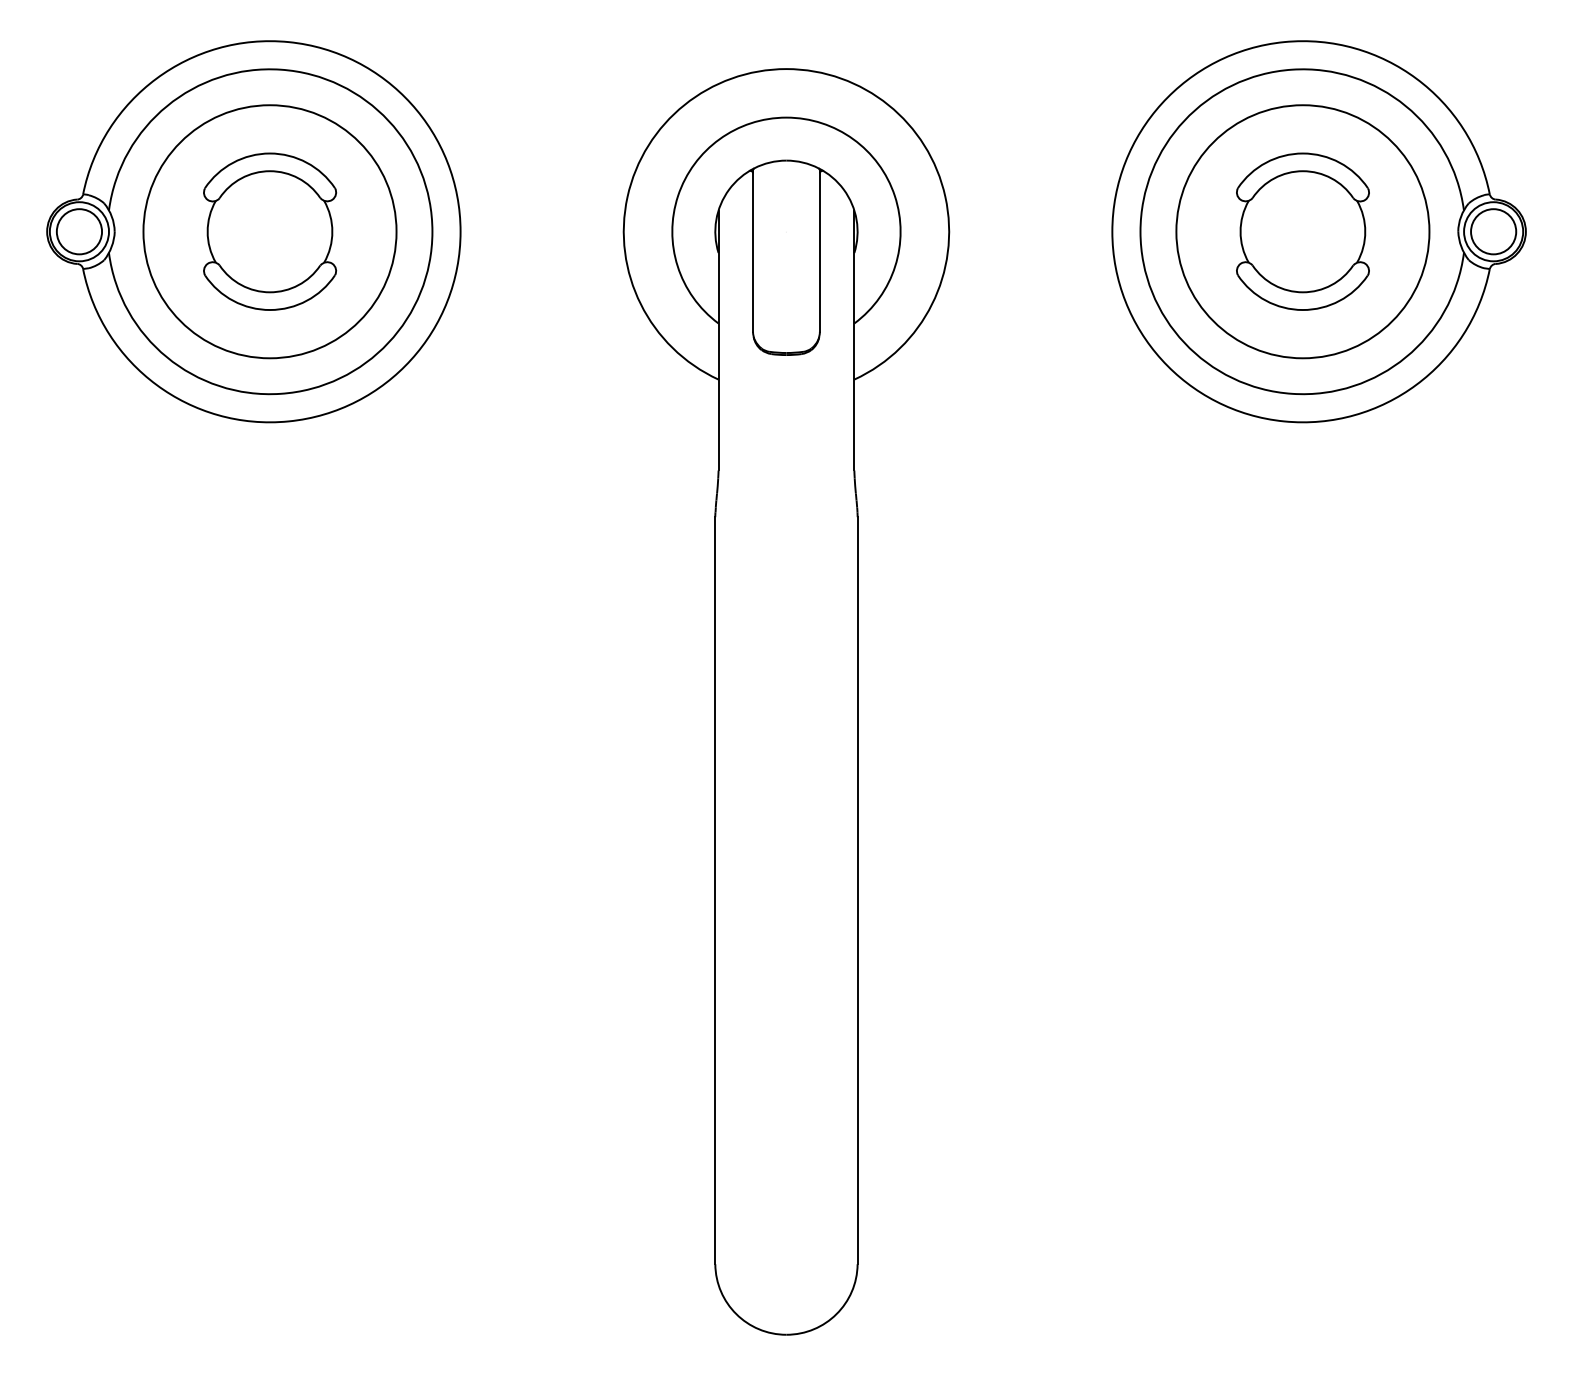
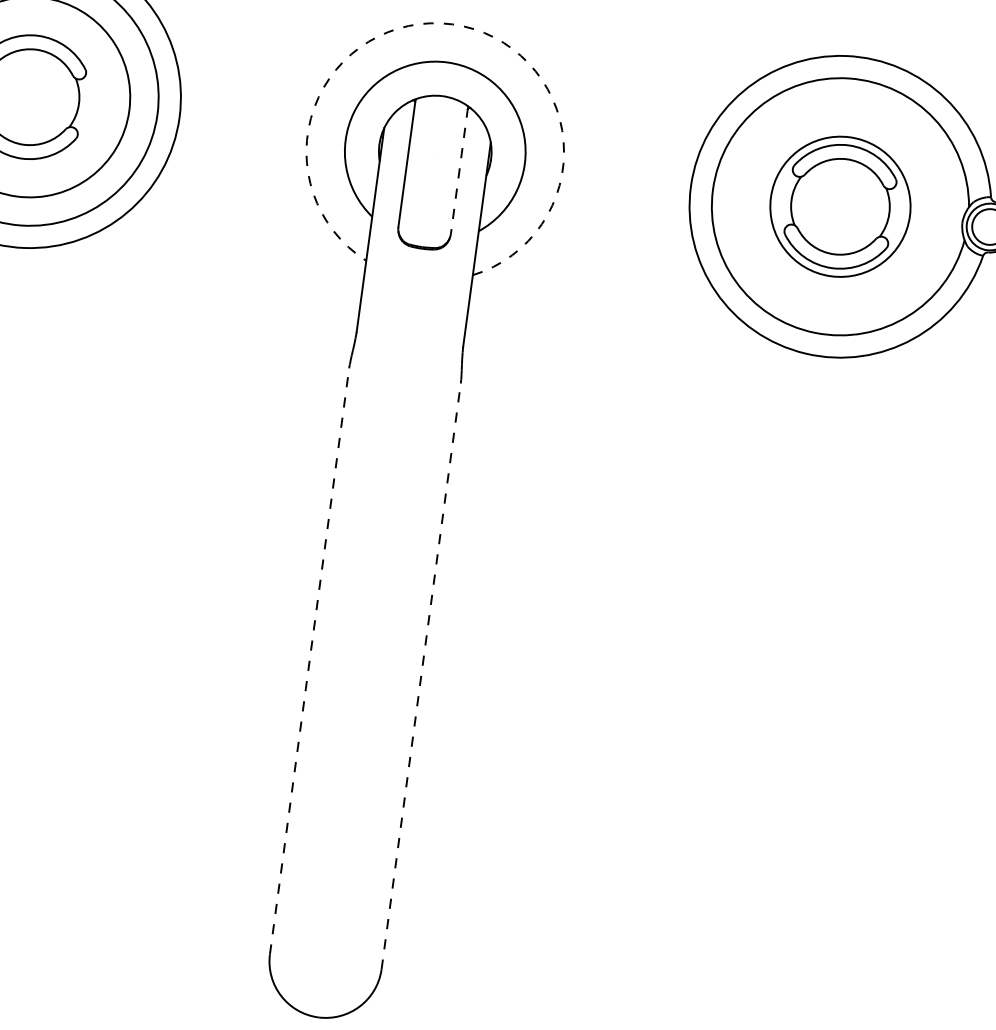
arc: (786, 69) -> (452, 24), solid -> dashed
circle: (1302, 231) -> (840, 206), size x0.7
line: (819, 251) -> (459, 171), solid -> dashed
line: (715, 890) -> (309, 661), solid -> dashed
line: (857, 890) -> (421, 676), solid -> dashed

